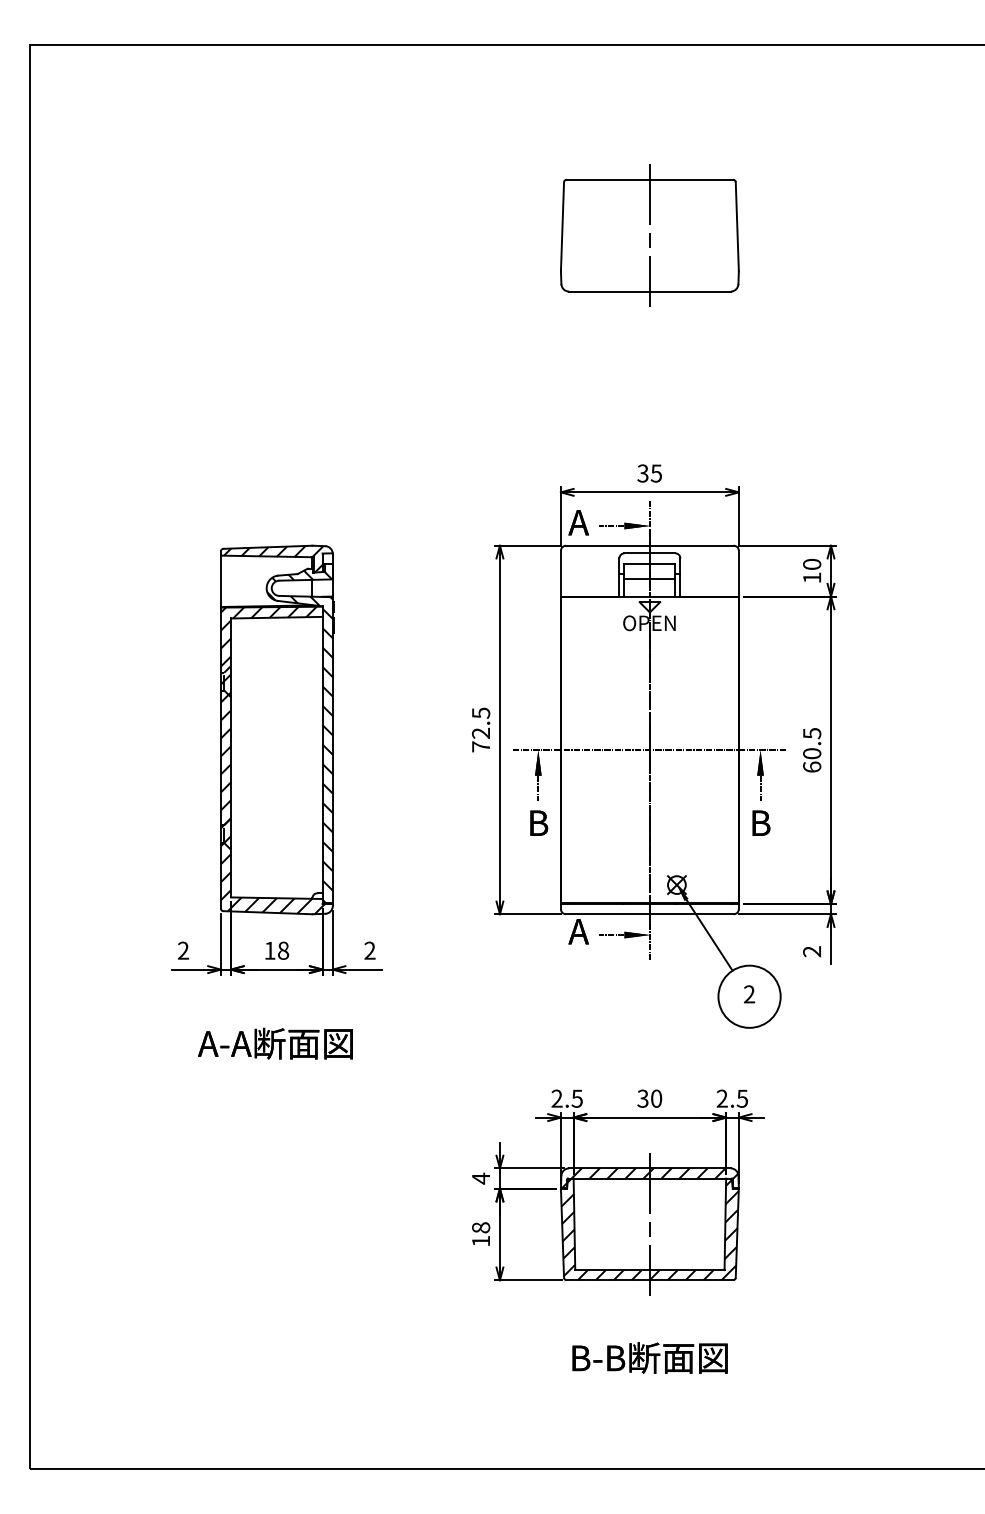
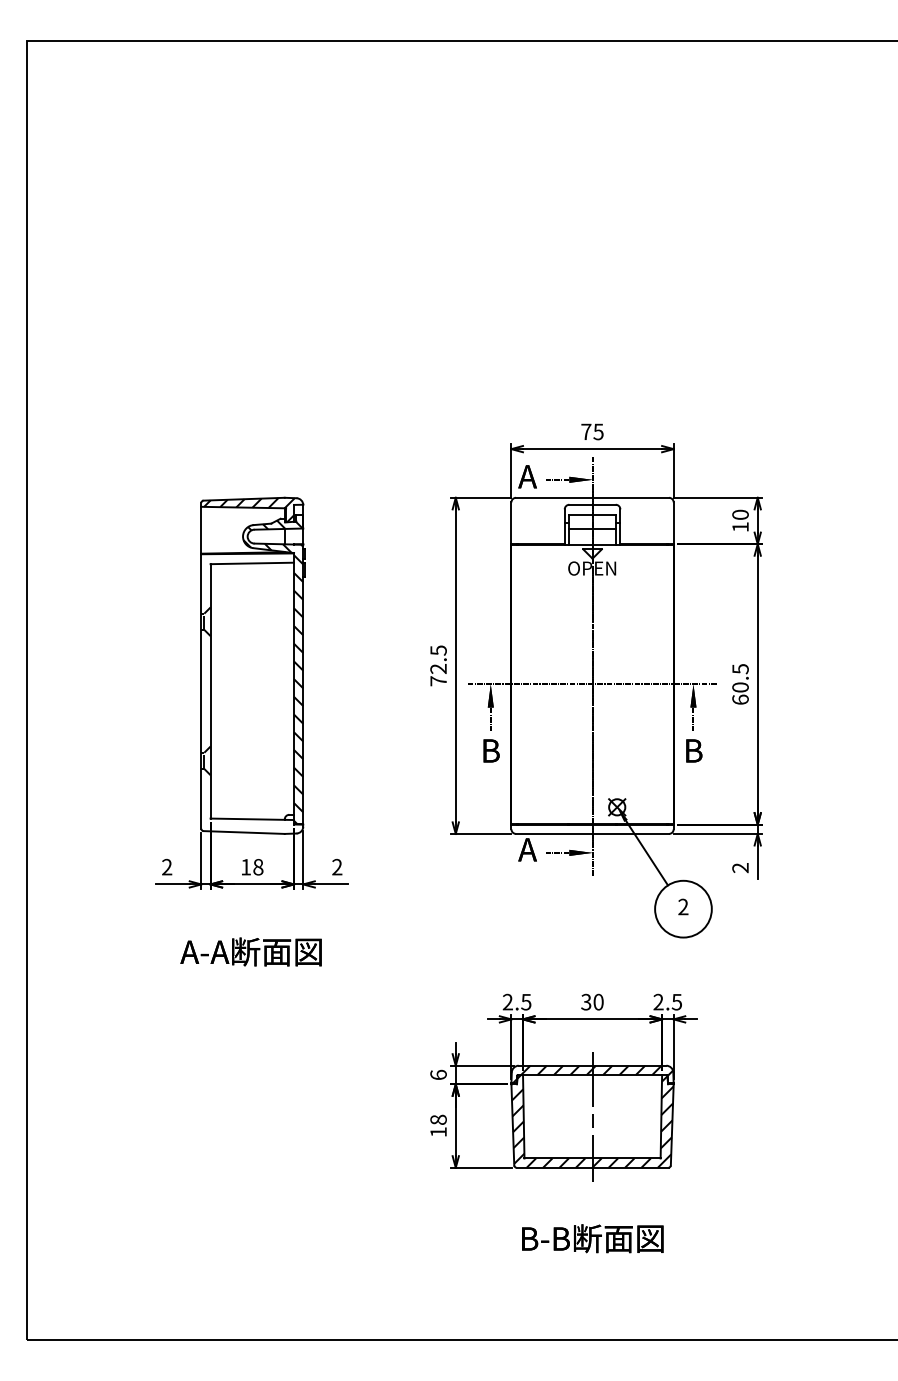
part: (649, 235) -> (592, 214), removed
text: (643, 473) -> (586, 431), 35 -> 75
hatch: (272, 760) -> (248, 693), removed
text: (480, 1178) -> (438, 1074), 4 -> 6

